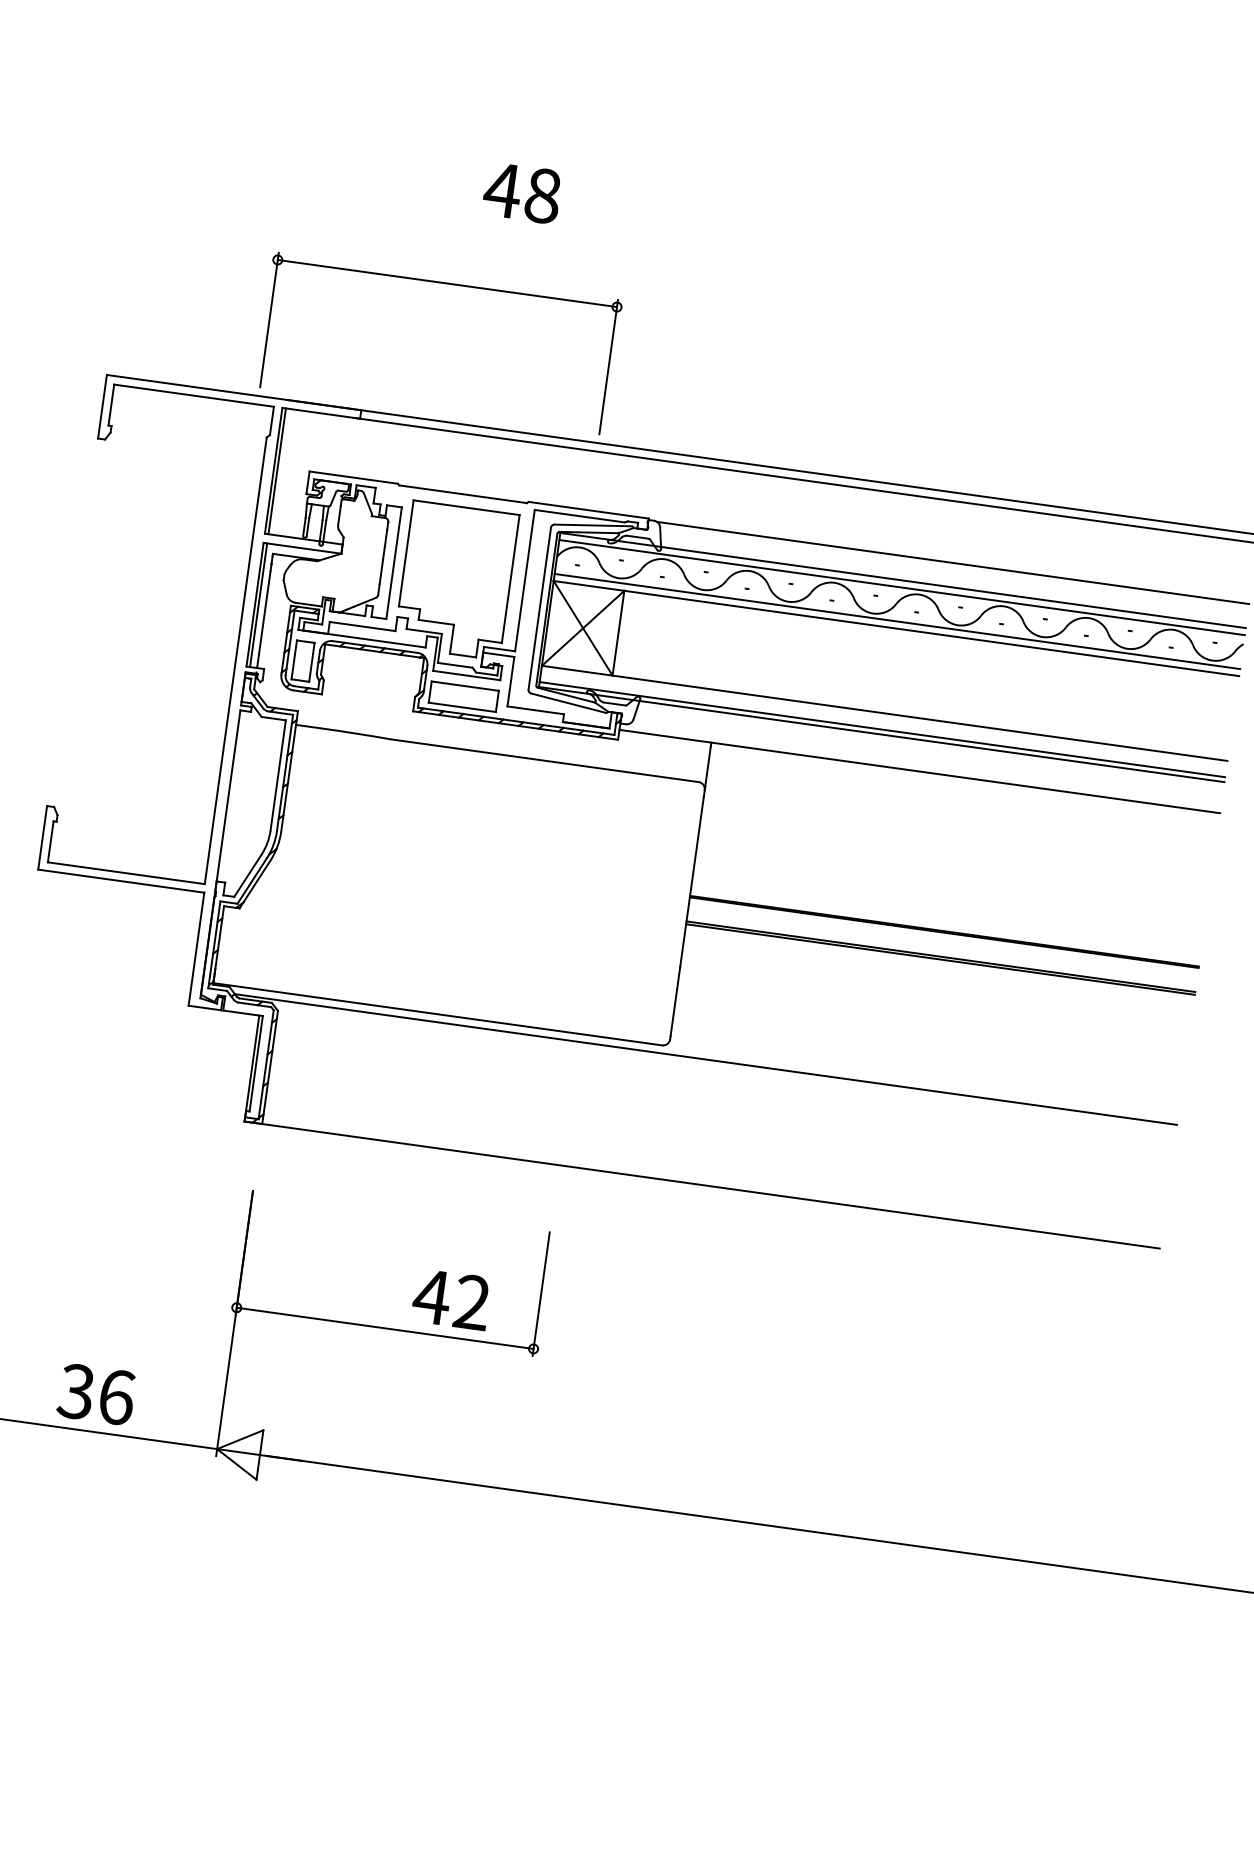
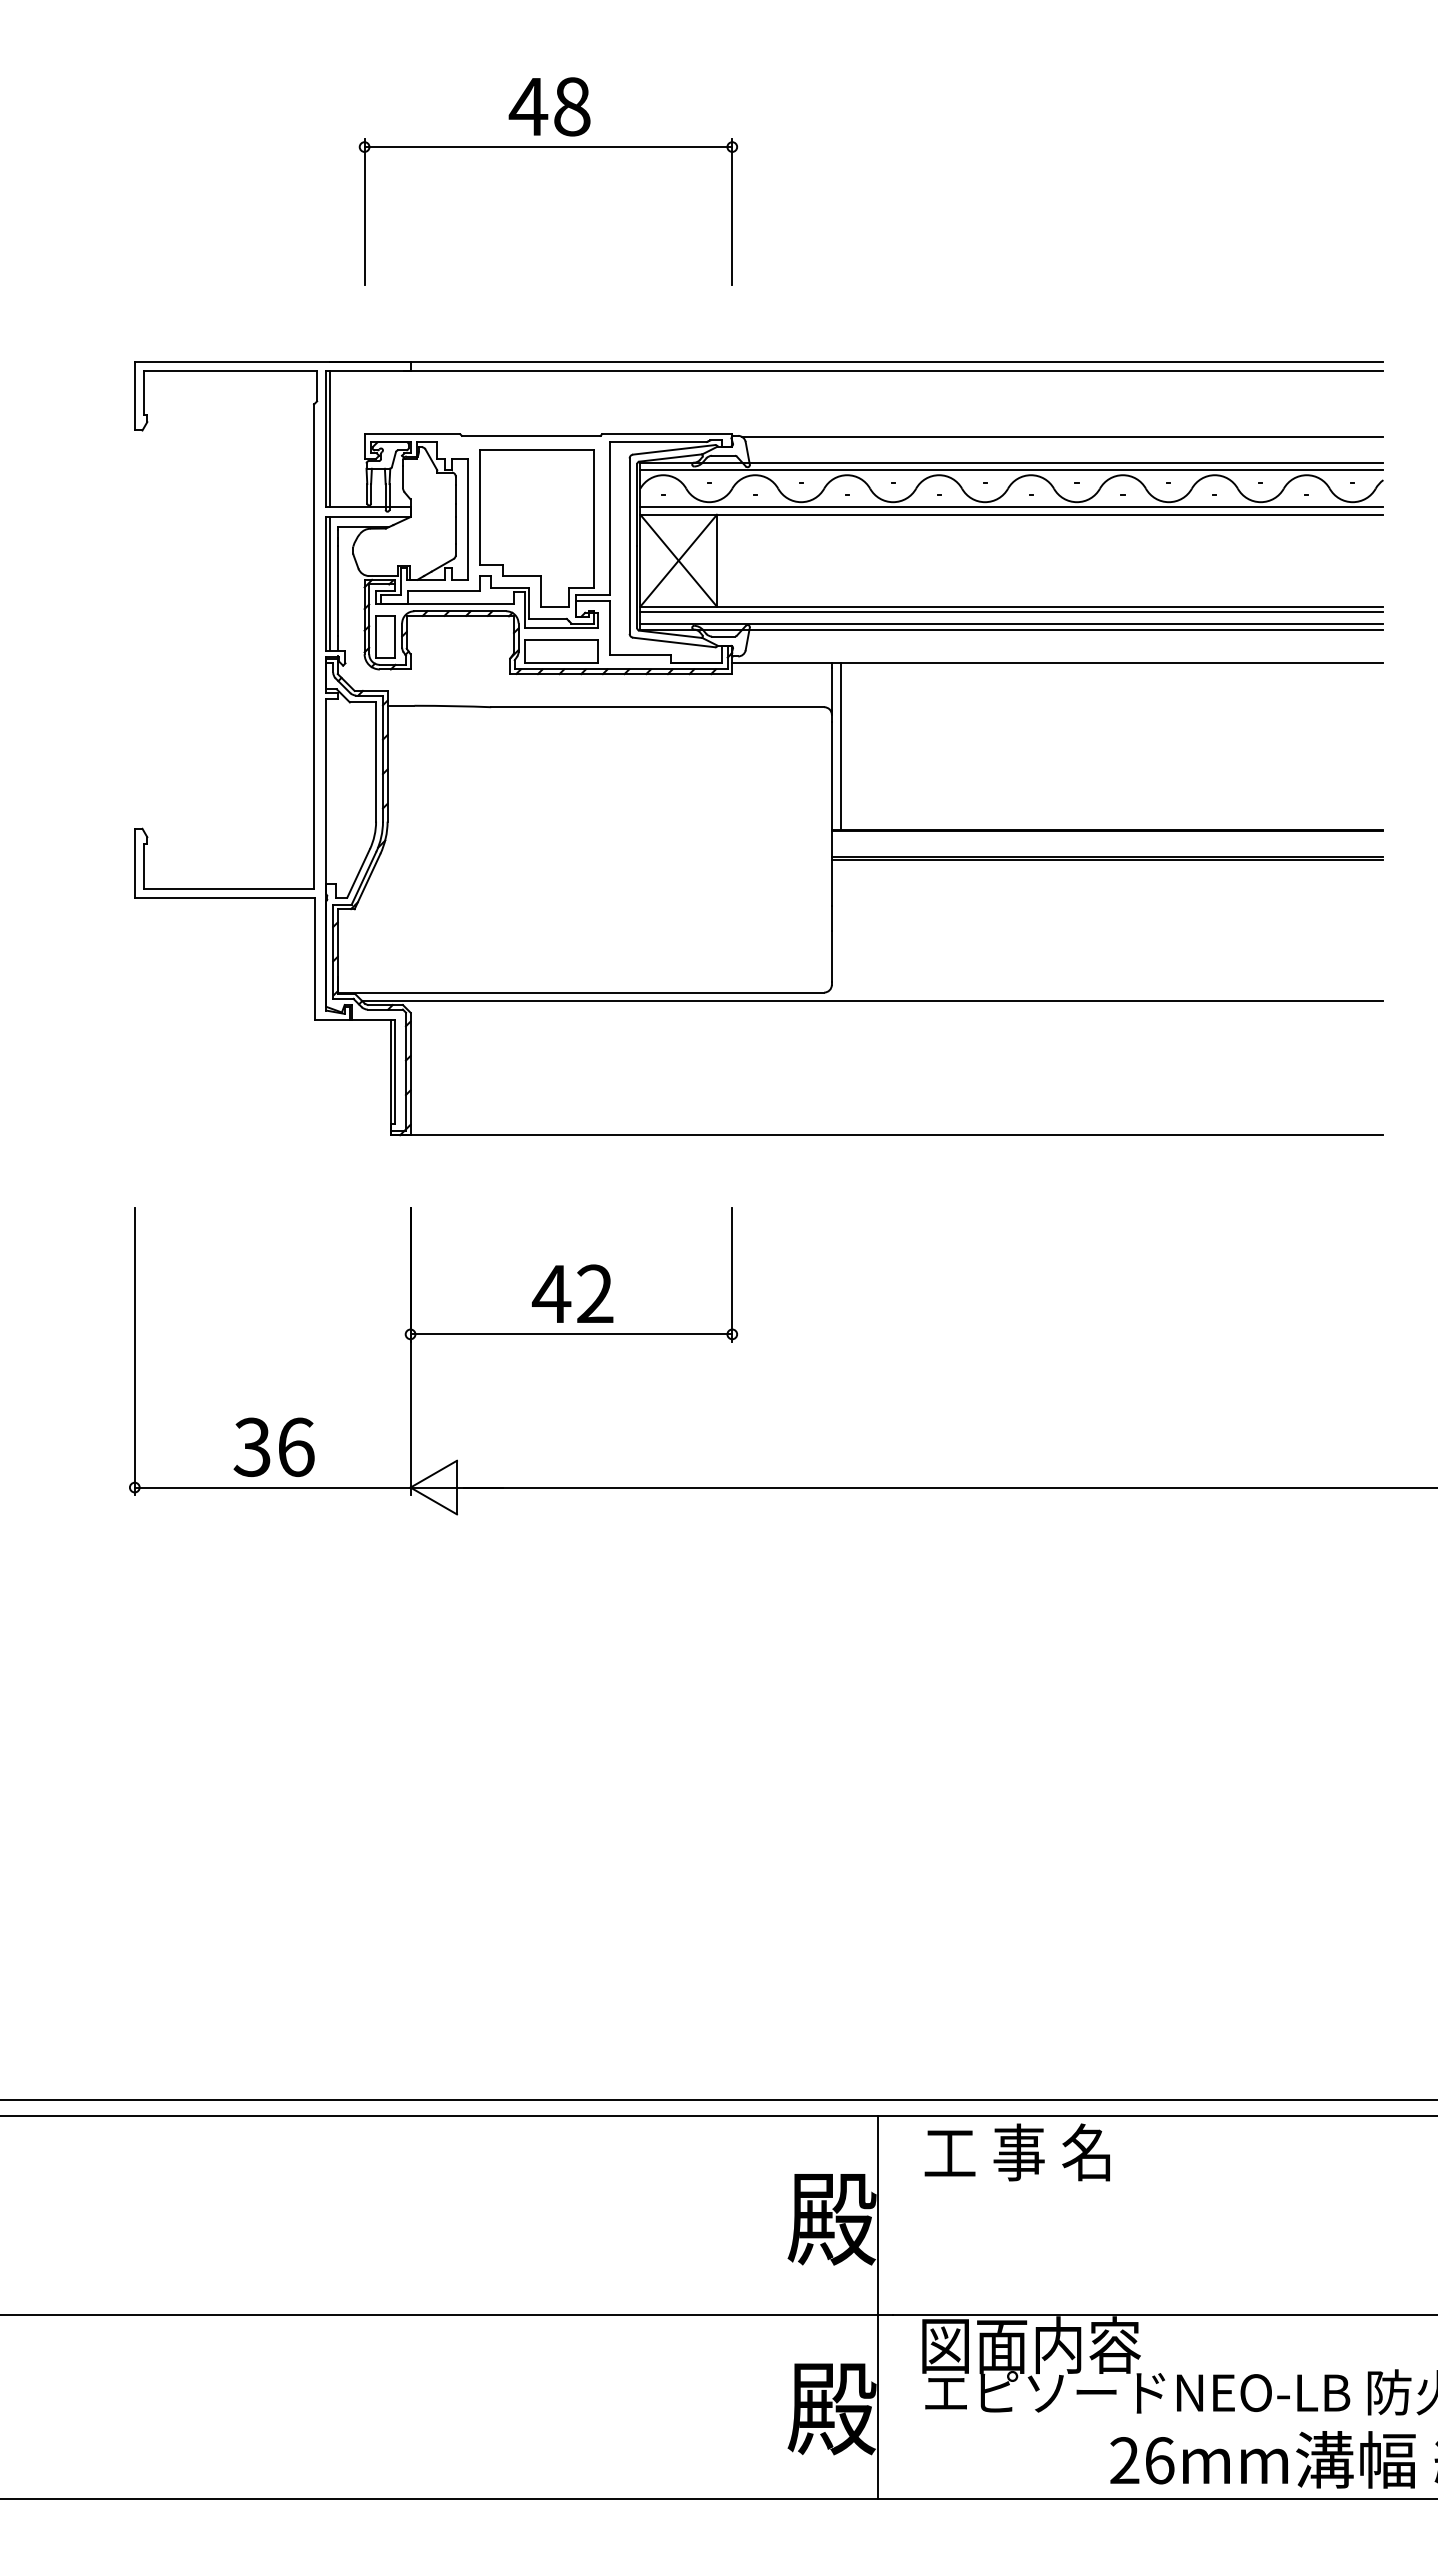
part: (446, 283) -> (547, 147), moved
line: (883, 718) -> (1011, 612), added
line: (709, 820) -> (841, 746), added
text: (451, 1299) -> (572, 1293), moved

